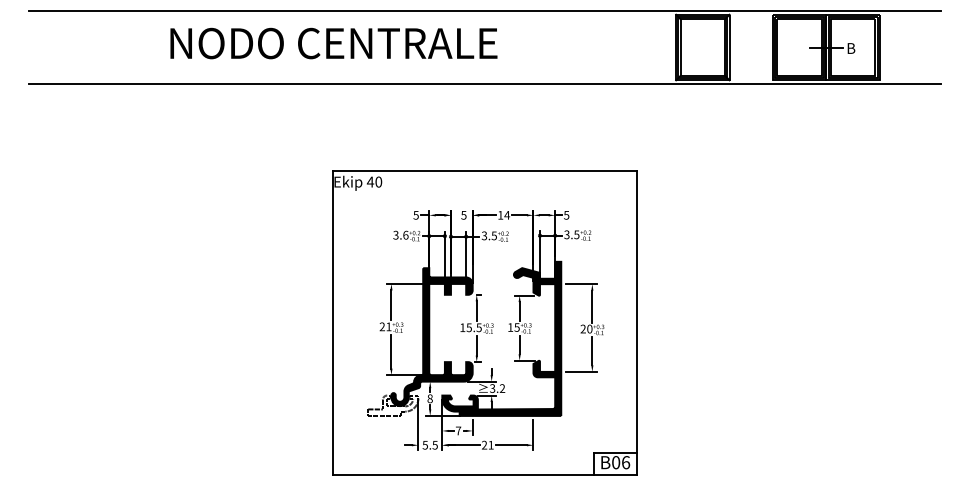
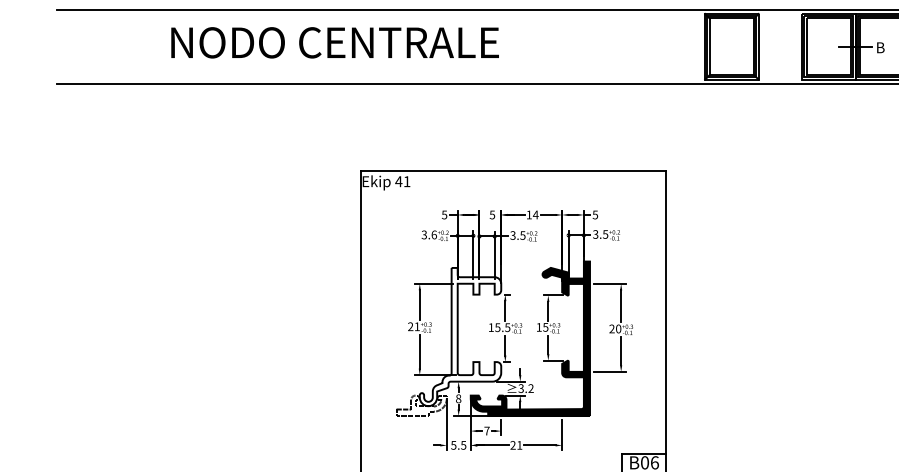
text: (333, 43) -> (334, 42), moved
text: (378, 181) -> (406, 181), 40 -> 41
fill: (431, 337) -> (459, 337), removed

